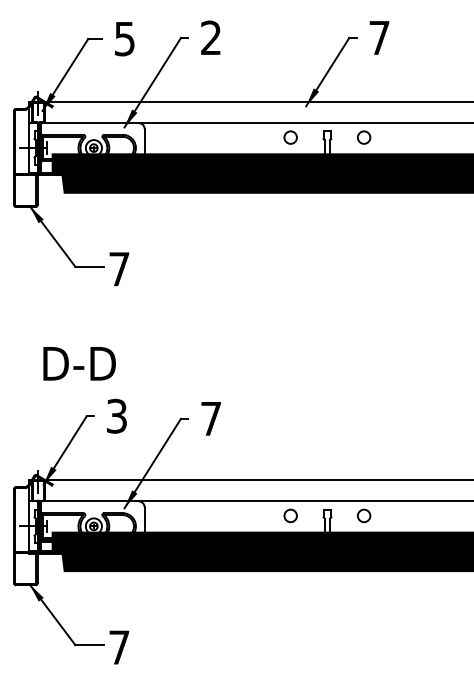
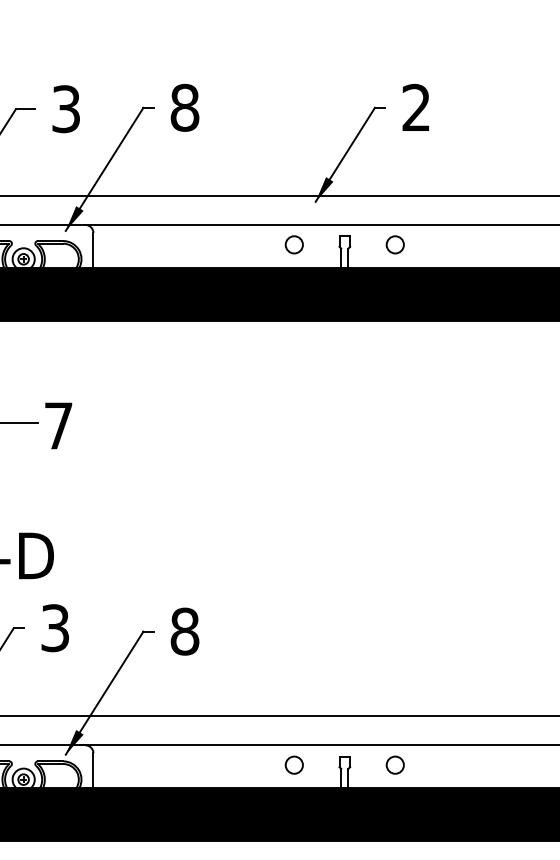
text: (210, 37) -> (184, 107), 2 -> 8
text: (379, 37) -> (416, 107), 7 -> 2
text: (124, 38) -> (65, 108), 5 -> 3
text: (210, 418) -> (184, 631), 7 -> 8

